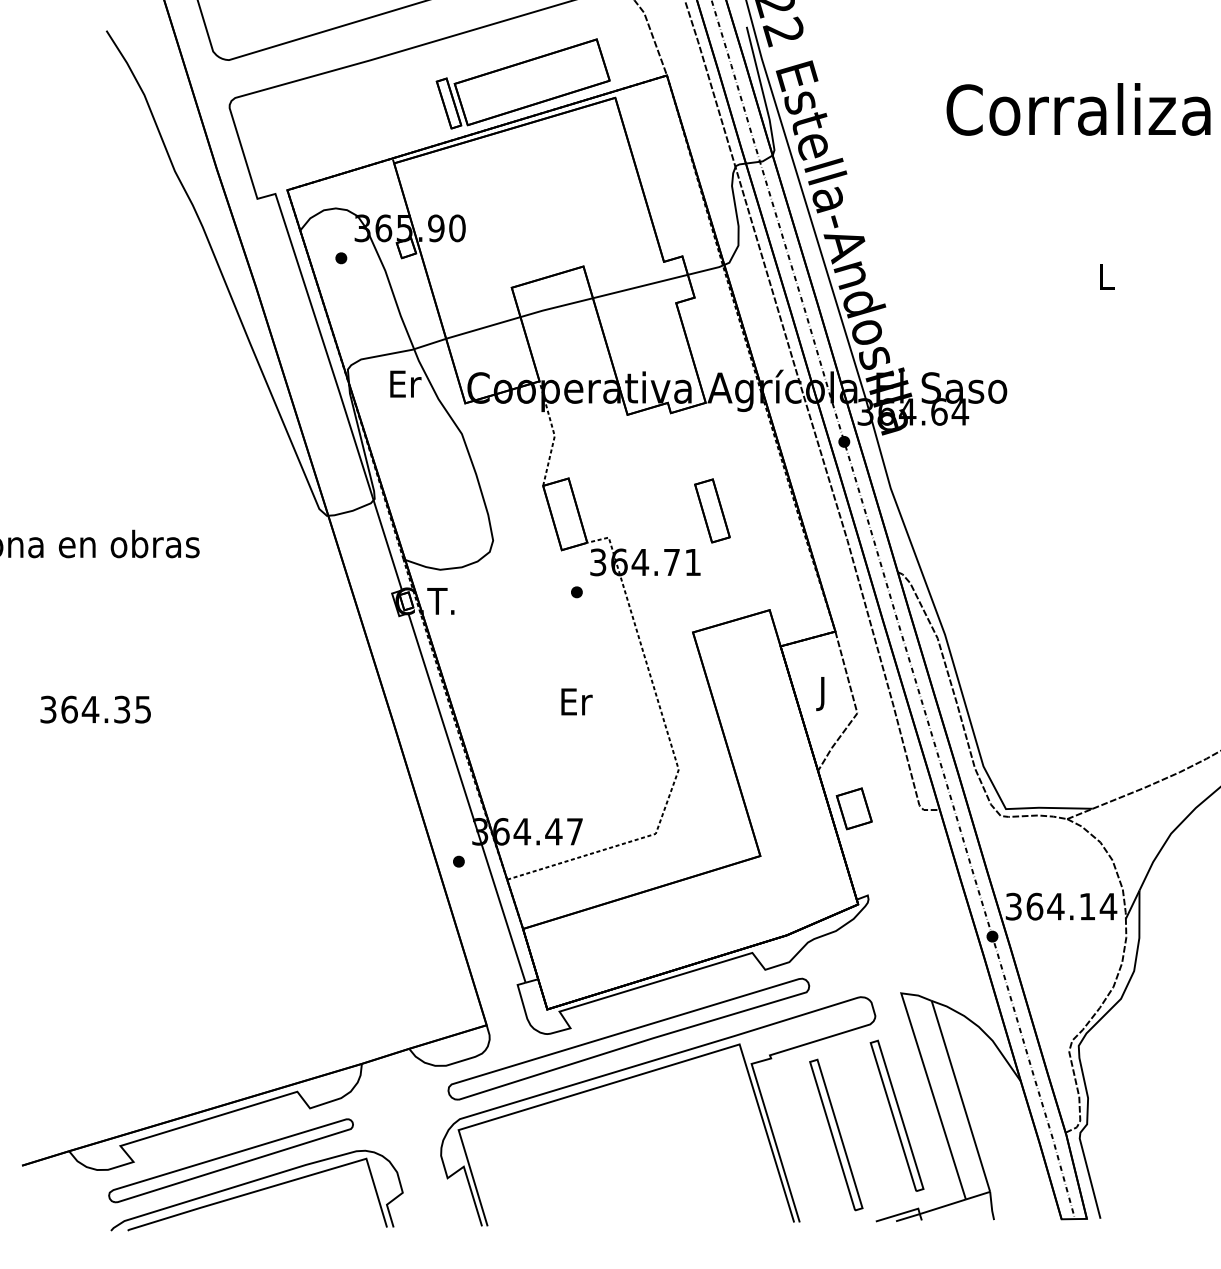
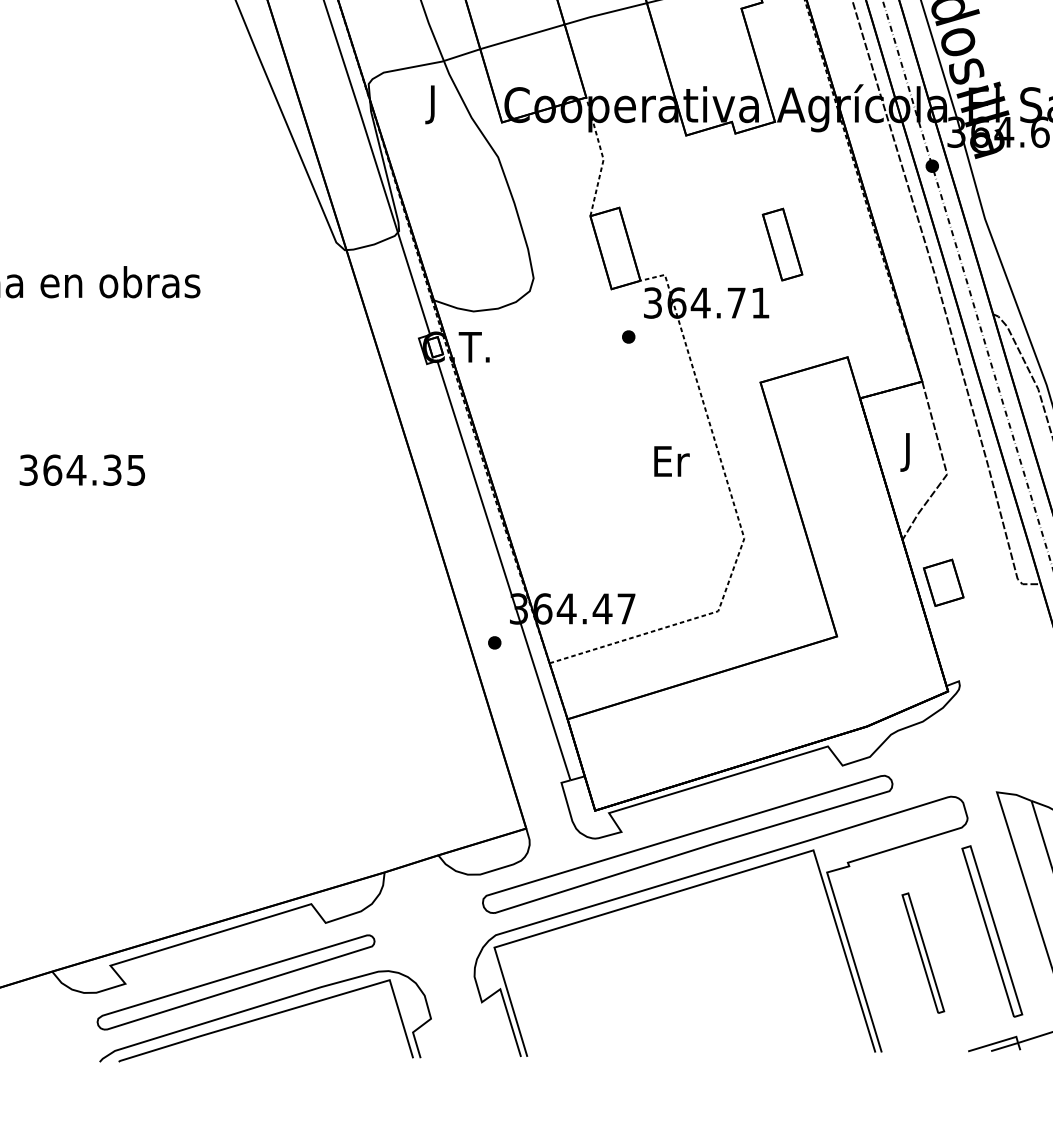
text: (405, 387) -> (434, 104), Er -> J
text: (576, 701) -> (671, 460), moved
part: (836, 1134) -> (923, 952), size x0.7

